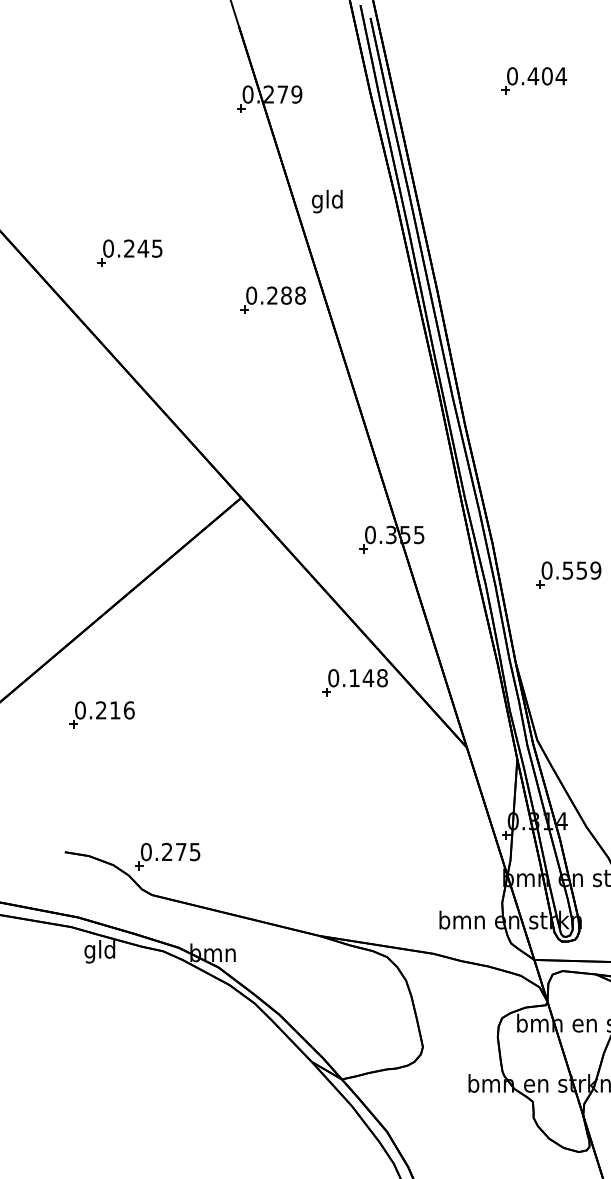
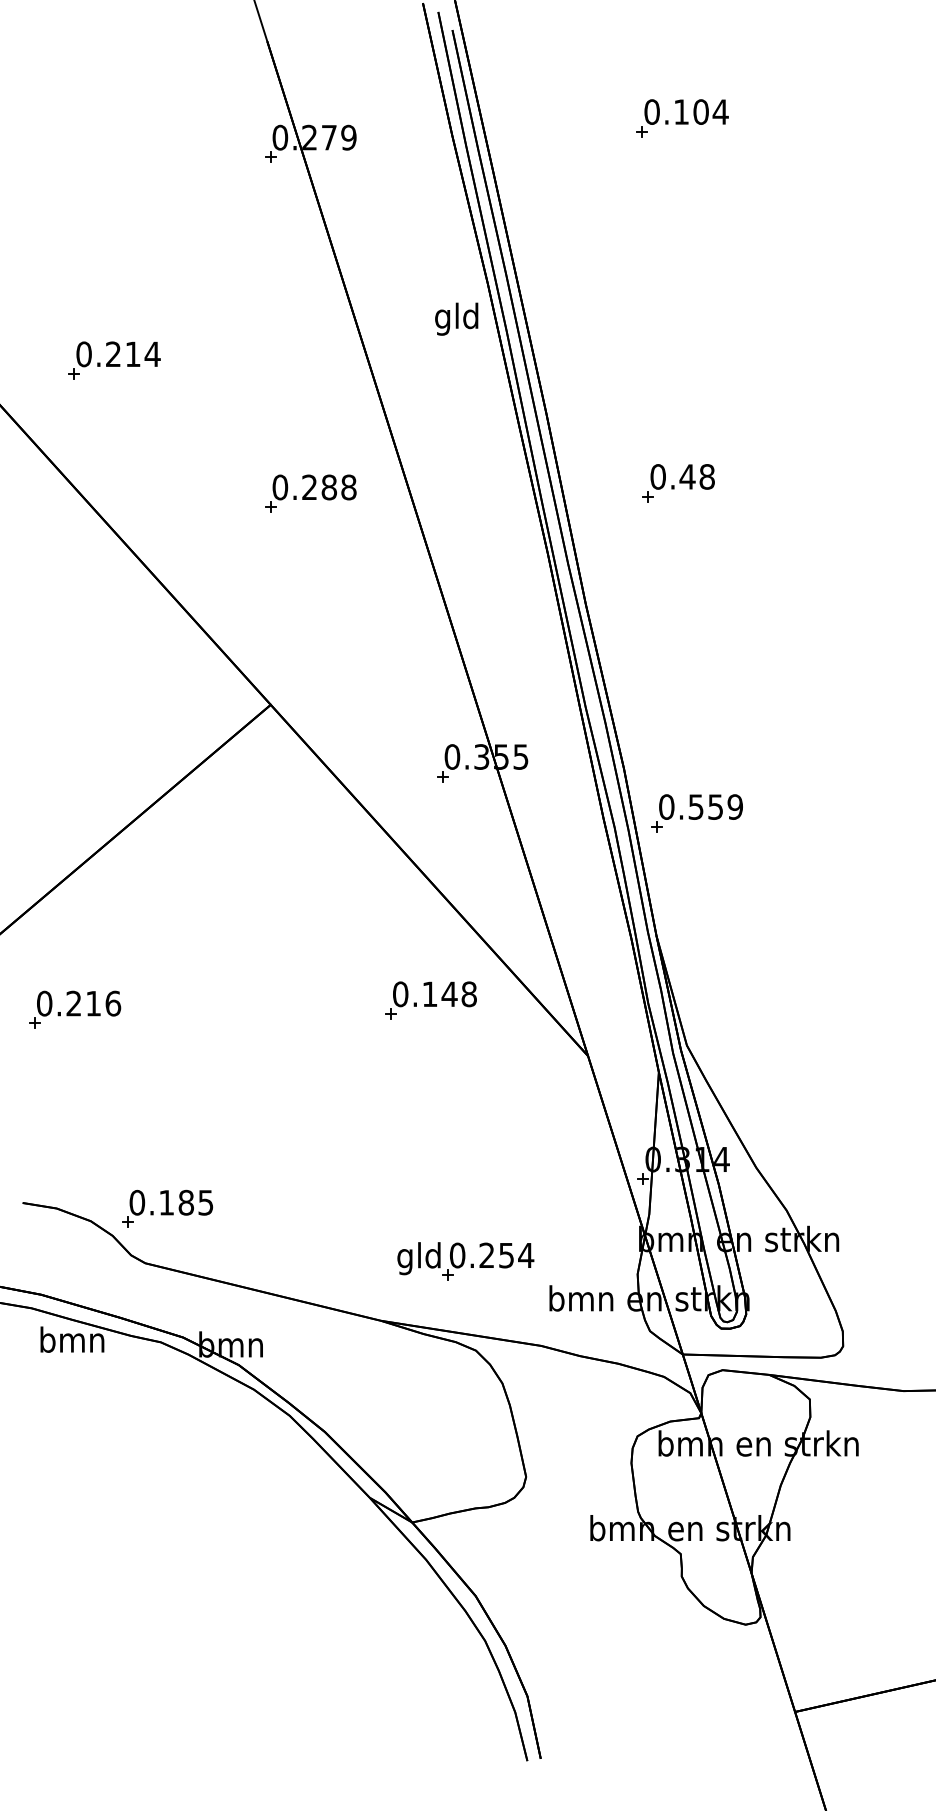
text: (533, 75) -> (681, 111), 0.404 -> 0.104
text: (327, 201) -> (456, 318), moved
text: (150, 248) -> (142, 354), 0.245 -> 0.214
part: (273, 299) -> (310, 493), moved
part: (531, 340) -> (678, 483), added
part: (568, 575) -> (696, 813), moved
part: (354, 682) -> (430, 1000), moved
text: (174, 851) -> (176, 1202), 0.275 -> 0.185
part: (379, 893) -> (465, 1261), added
text: (100, 951) -> (72, 1342), gld -> bmn

